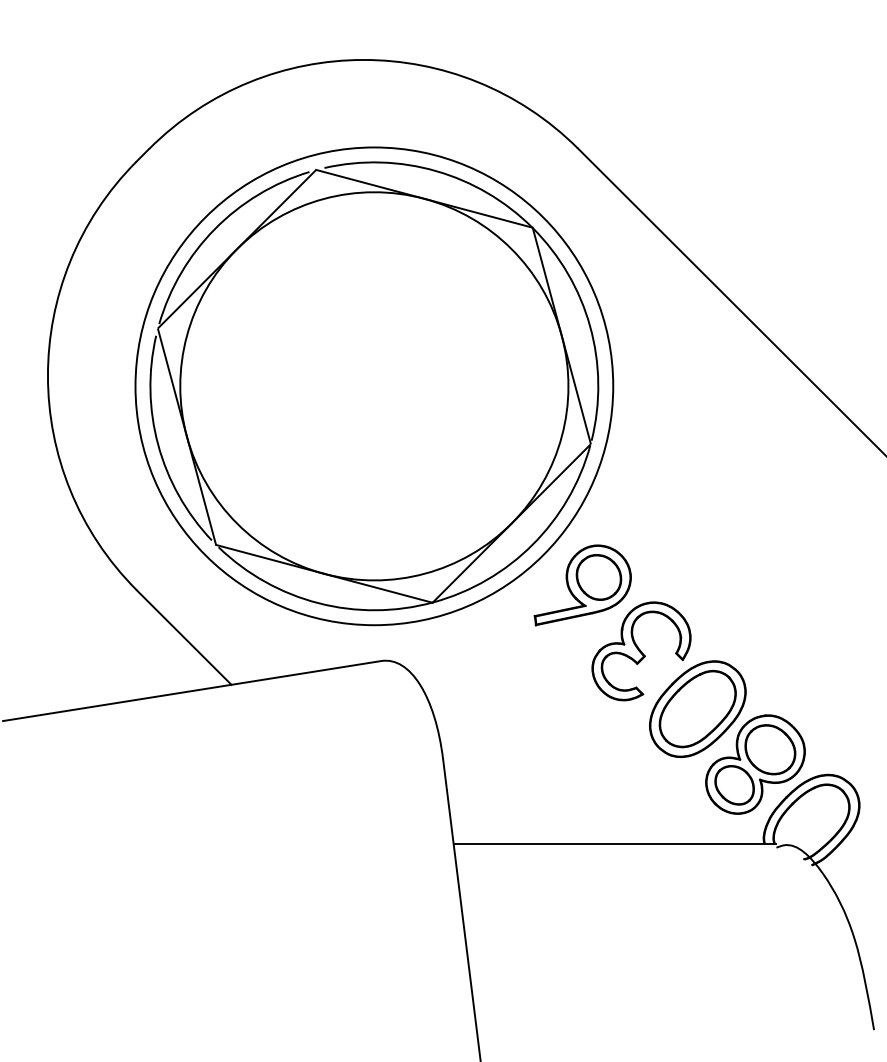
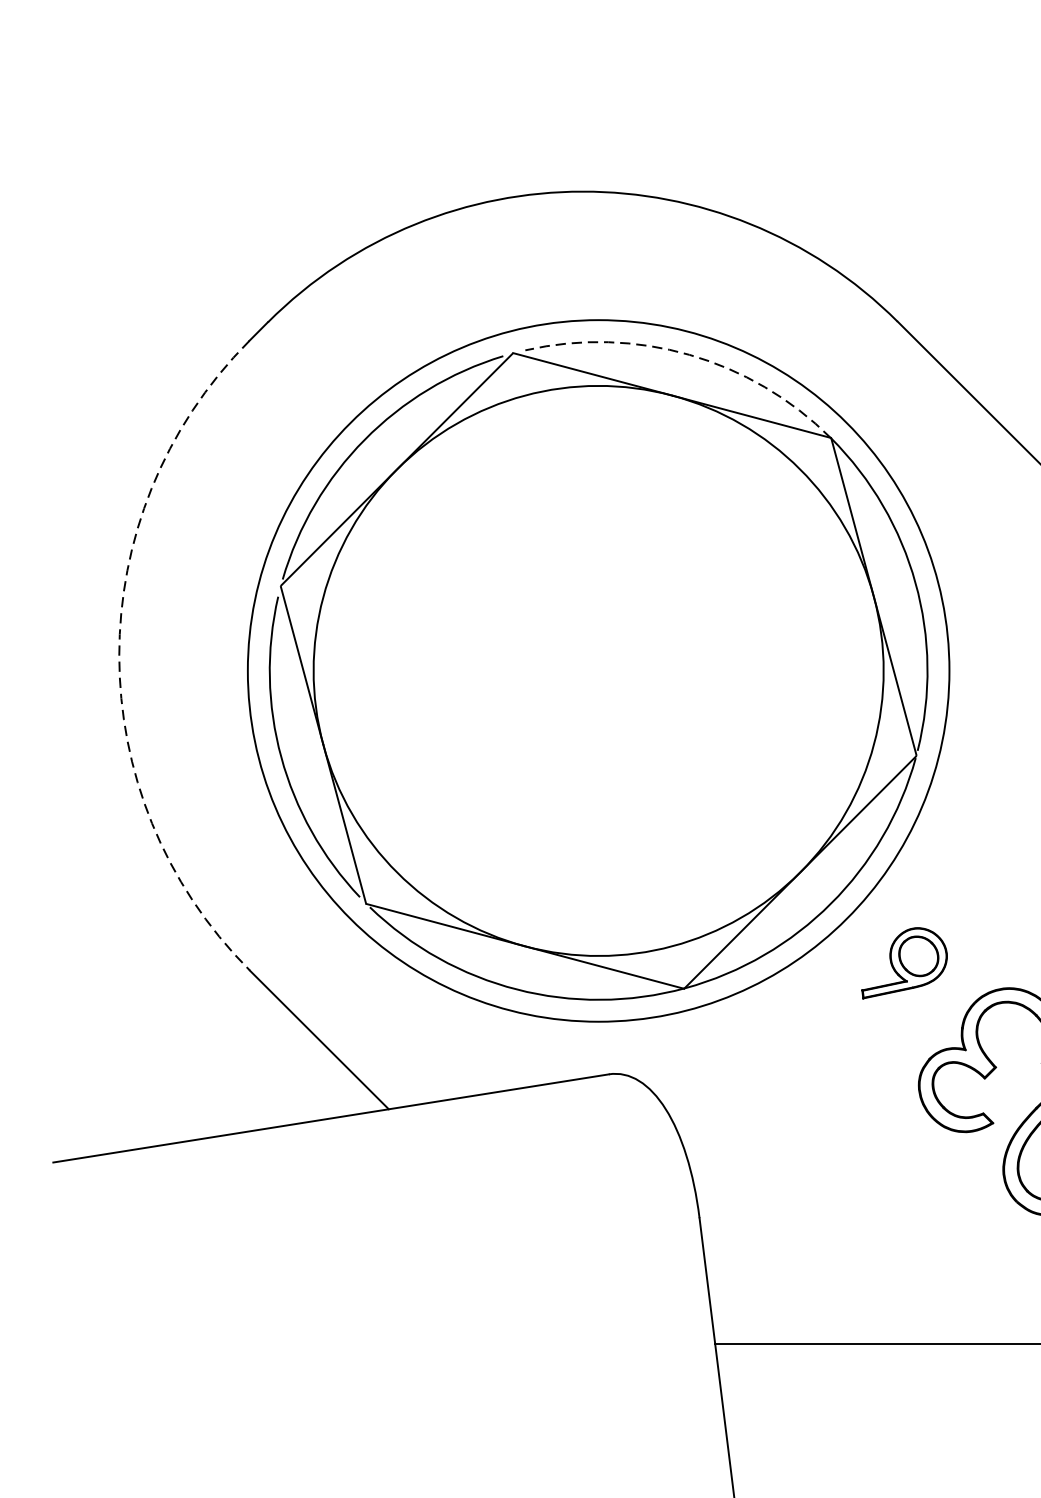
arc: (436, 171) -> (689, 355), solid -> dashed
arc: (47, 376) -> (118, 656), solid -> dashed
part: (582, 585) -> (904, 963), size x0.6

